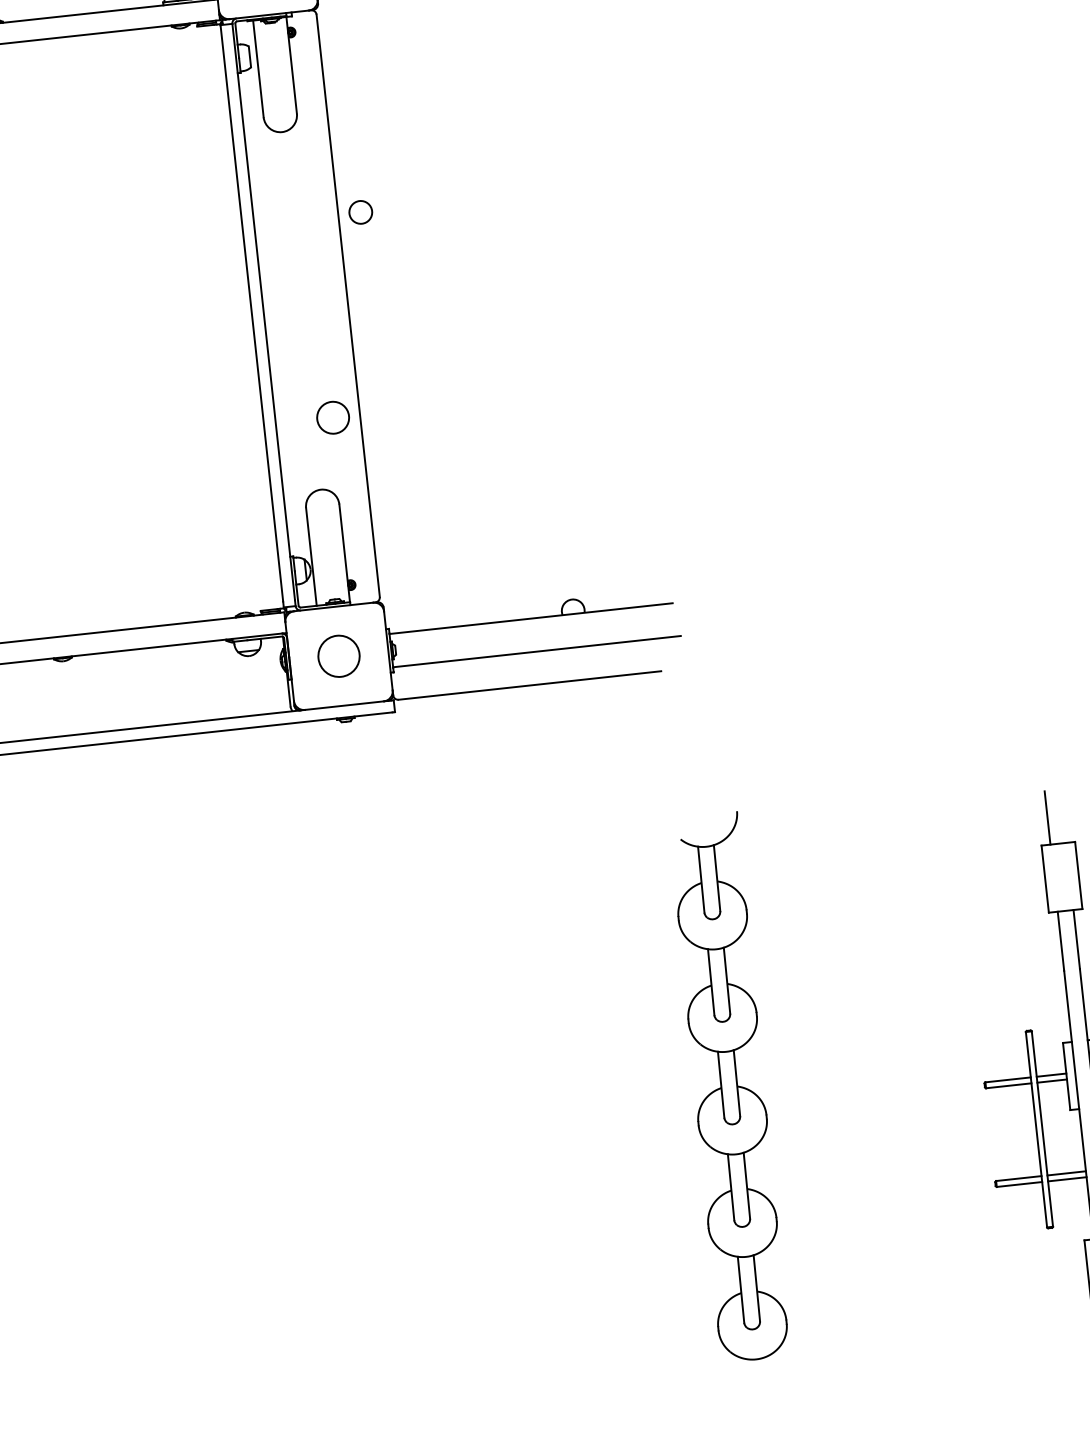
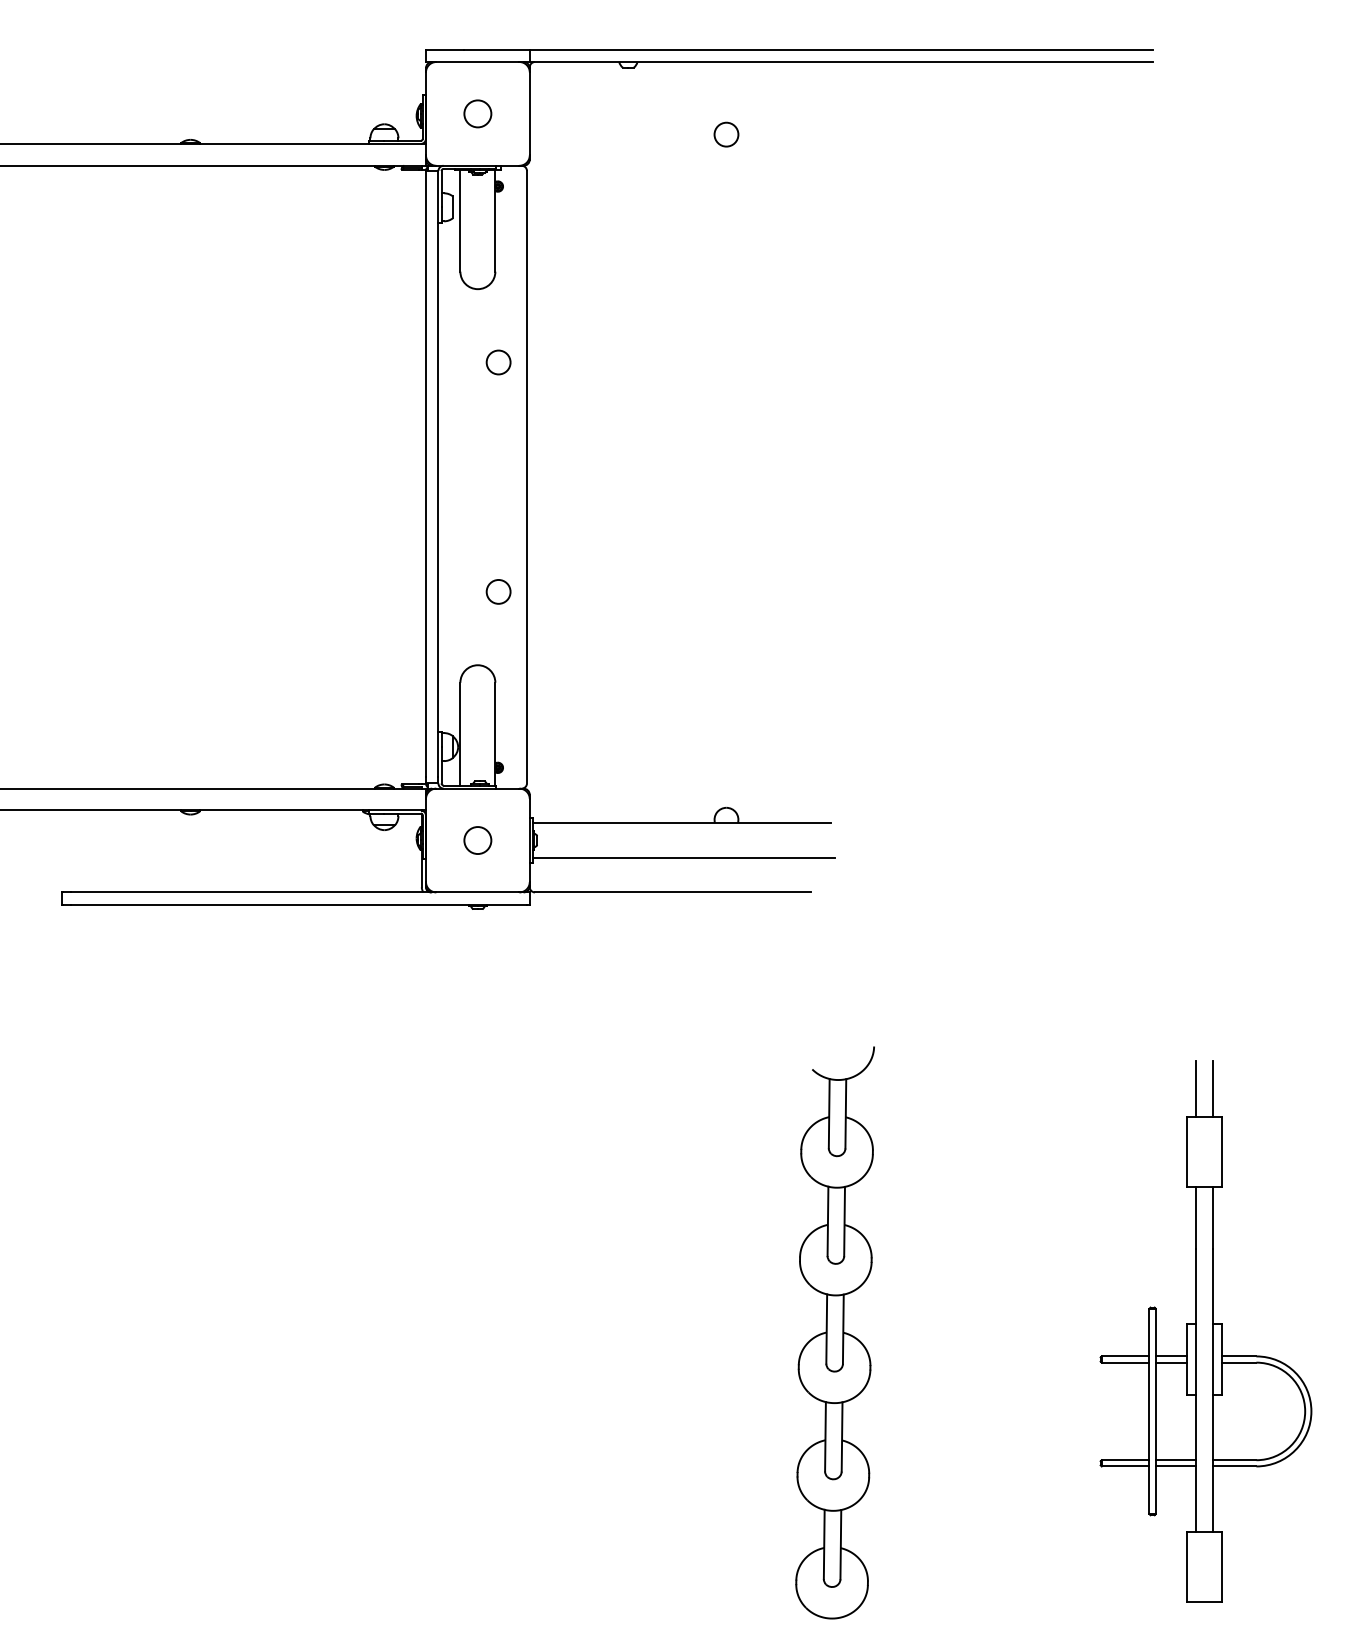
circle: (360, 212) -> (498, 362), moved
circle: (332, 417) -> (498, 591), size x0.71
circle: (338, 656) -> (477, 840), size x0.62
line: (1063, 816) -> (1212, 1088), added

